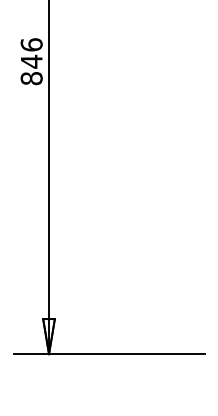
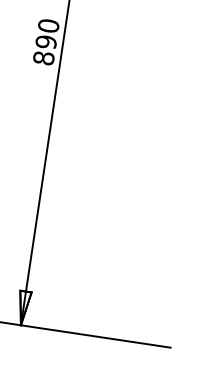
text: (31, 53) -> (47, 34), 846 -> 890

